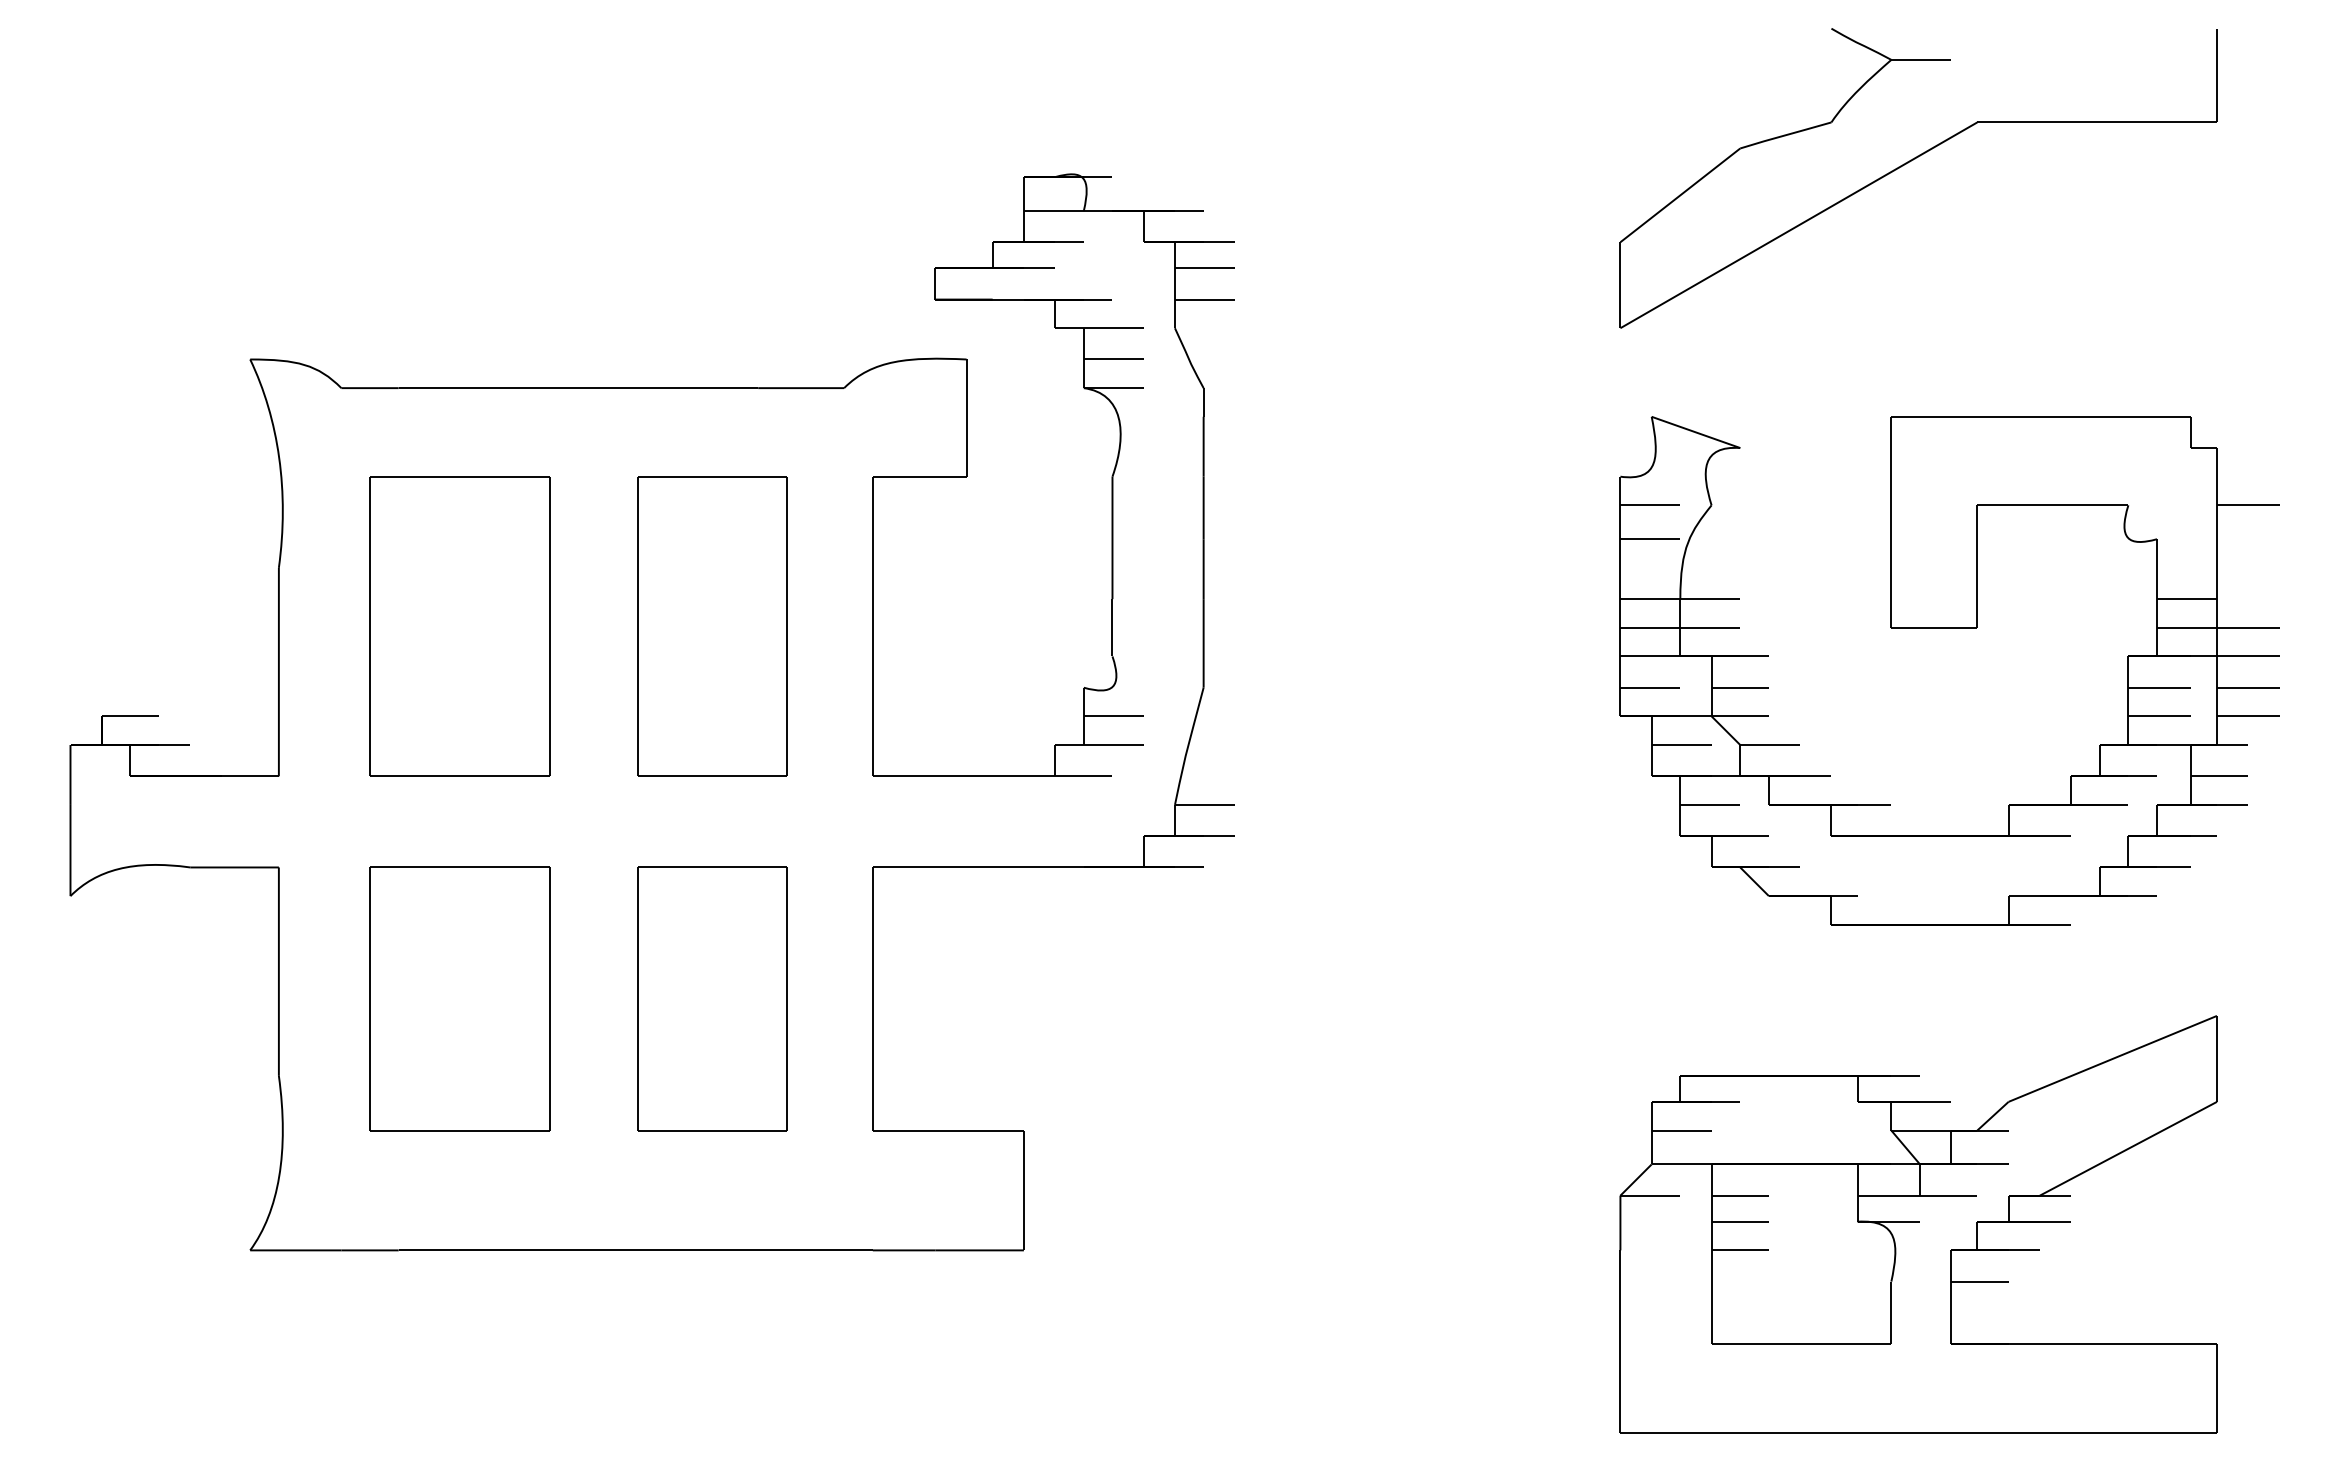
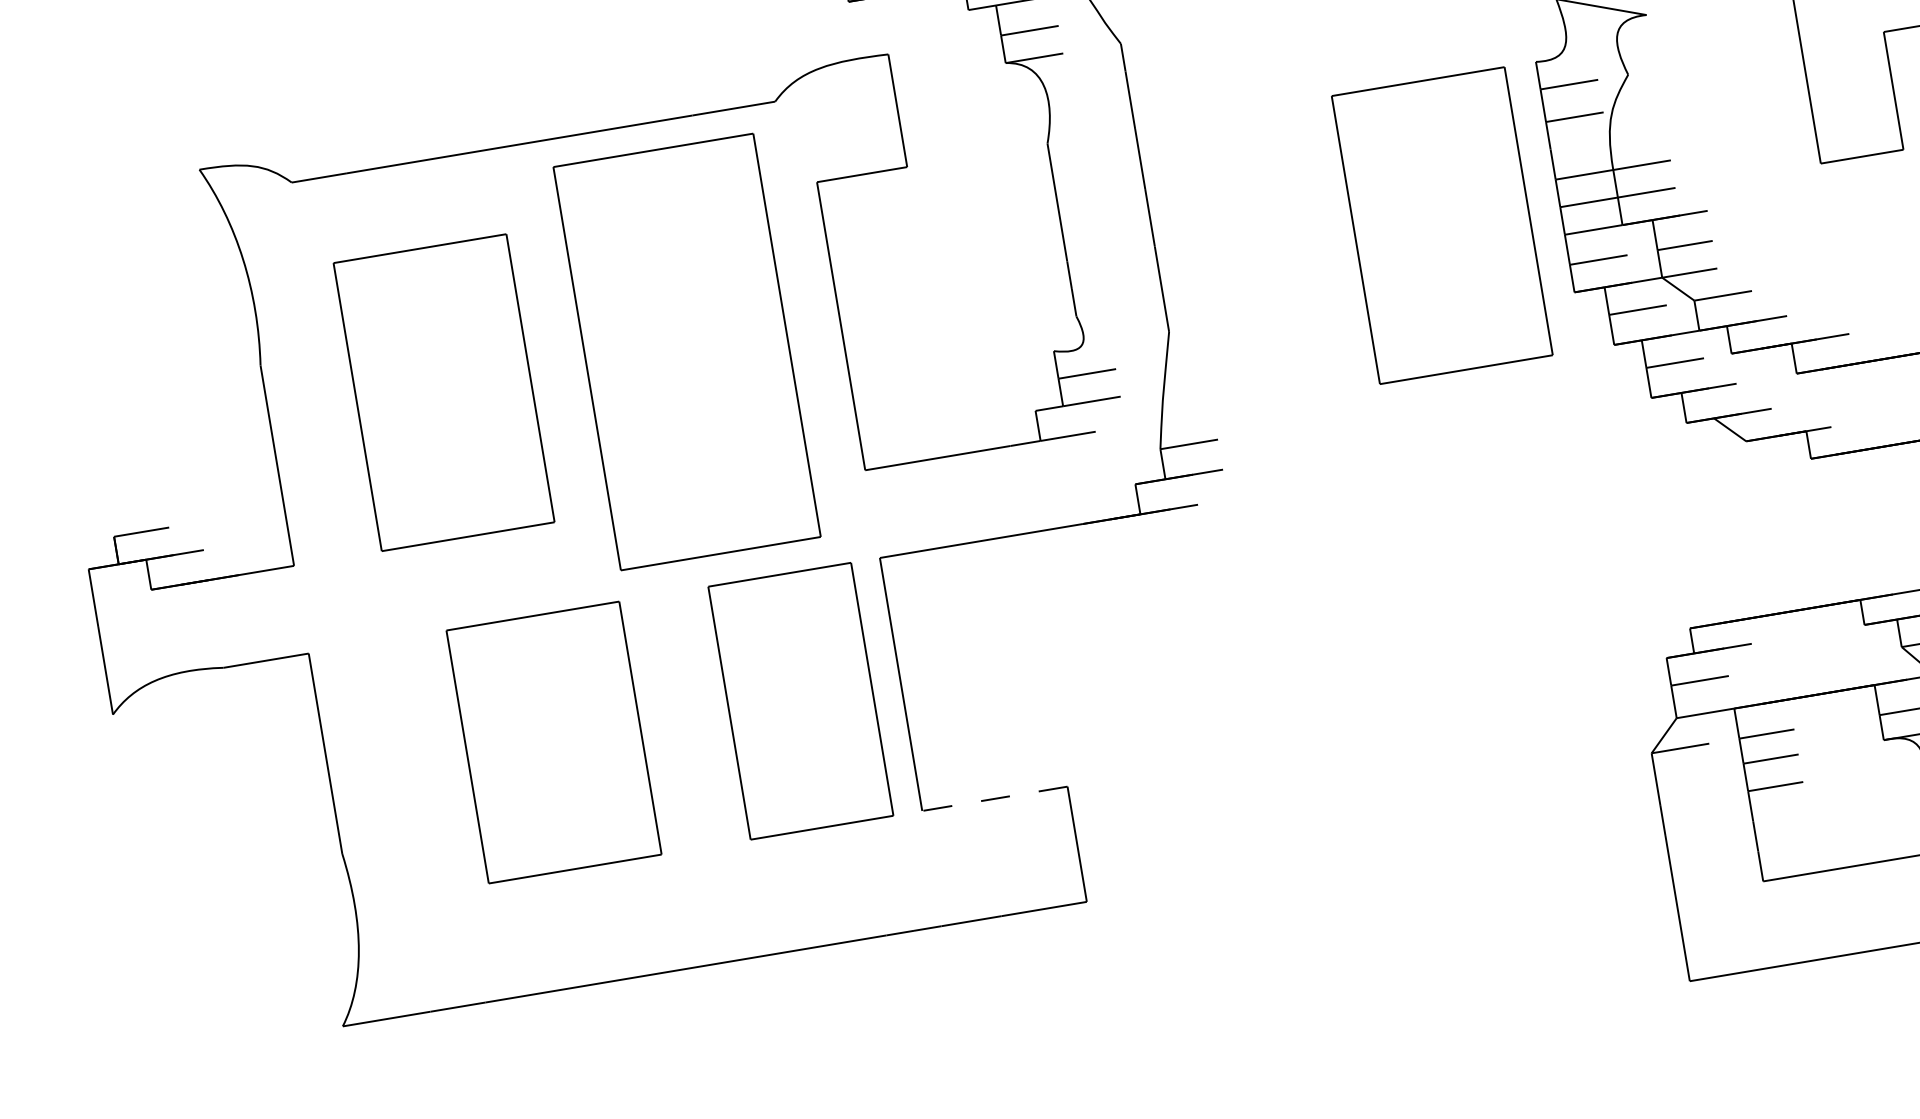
part: (712, 626) -> (686, 352), size x1.4
part: (1497, 626) -> (1441, 225), added
part: (459, 998) -> (553, 742), moved
part: (712, 998) -> (800, 700), moved
line: (948, 1130) -> (995, 798), solid -> dashed

